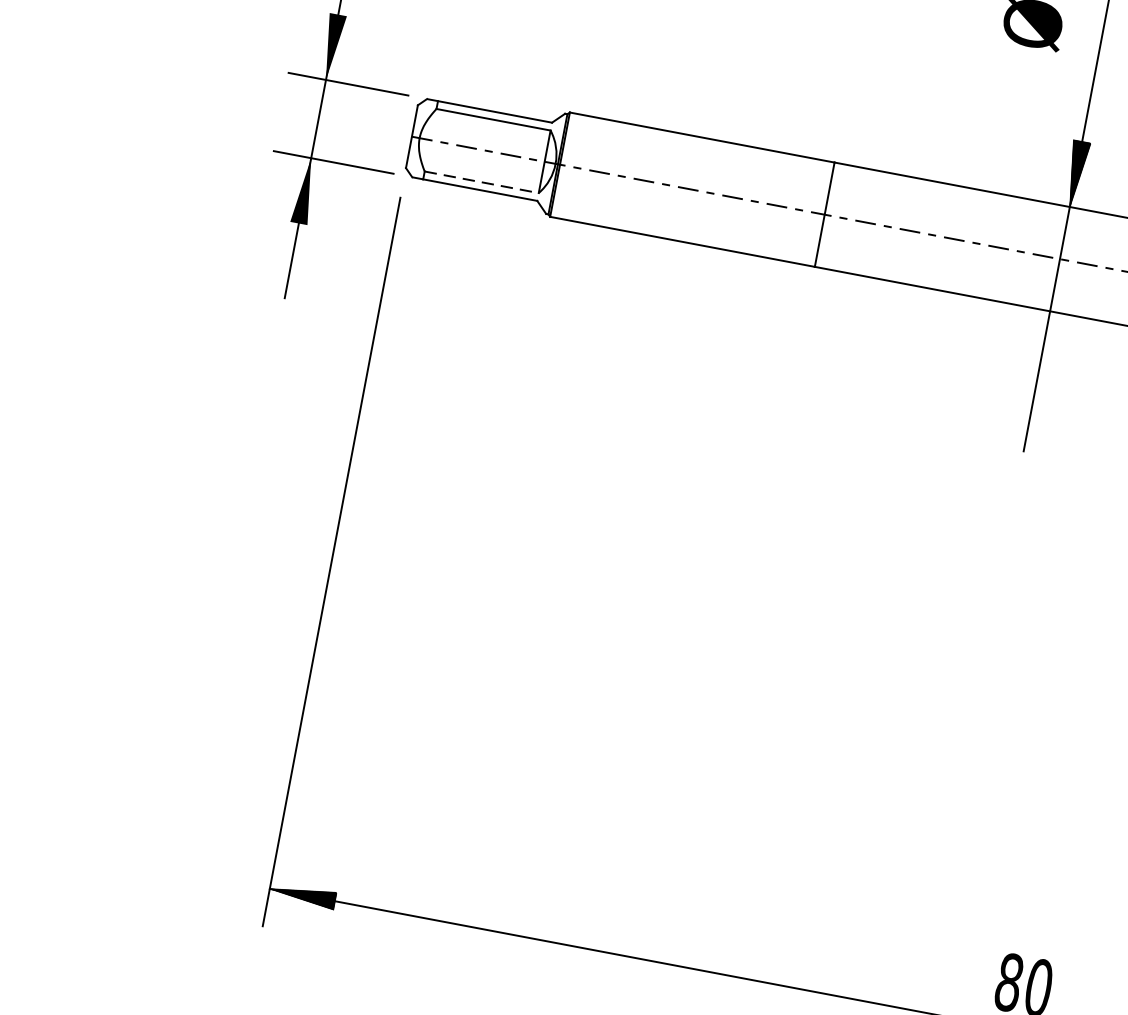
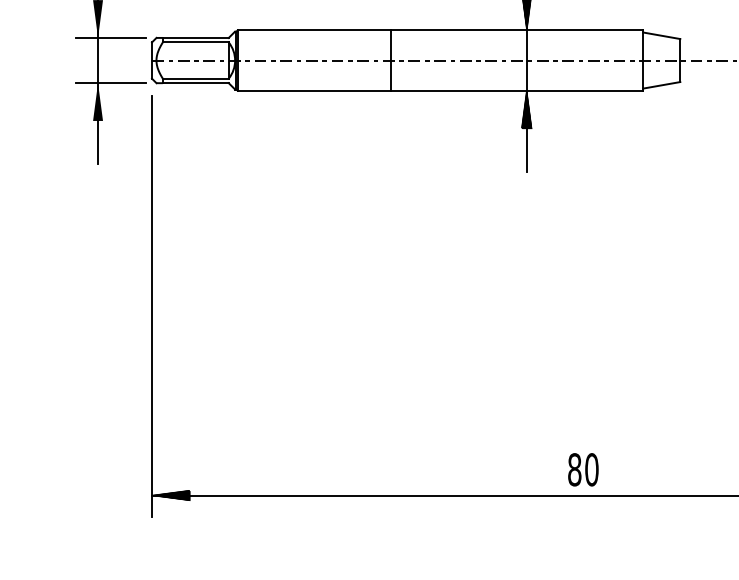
line: (481, 181) -> (195, 78), dashed -> solid
hatch: (1043, 343) -> (526, 109), added

